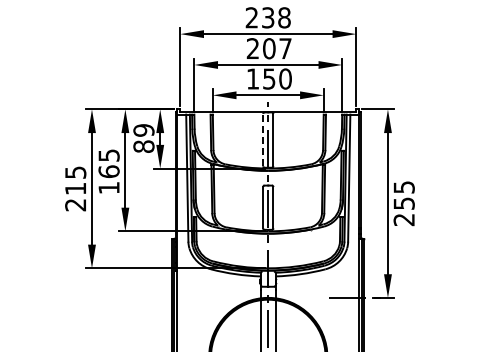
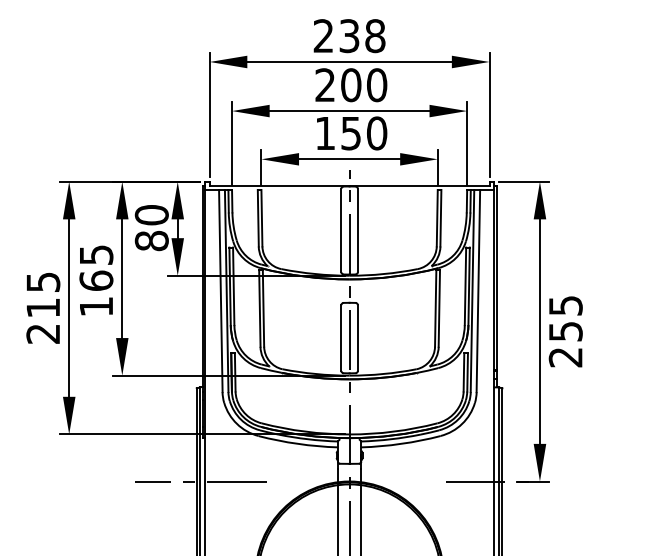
text: (285, 48) -> (376, 84), 207 -> 200
text: (143, 130) -> (151, 215), 89 -> 80
line: (263, 139) -> (341, 229), dashed -> solid
line: (174, 297) -> (200, 480), added

